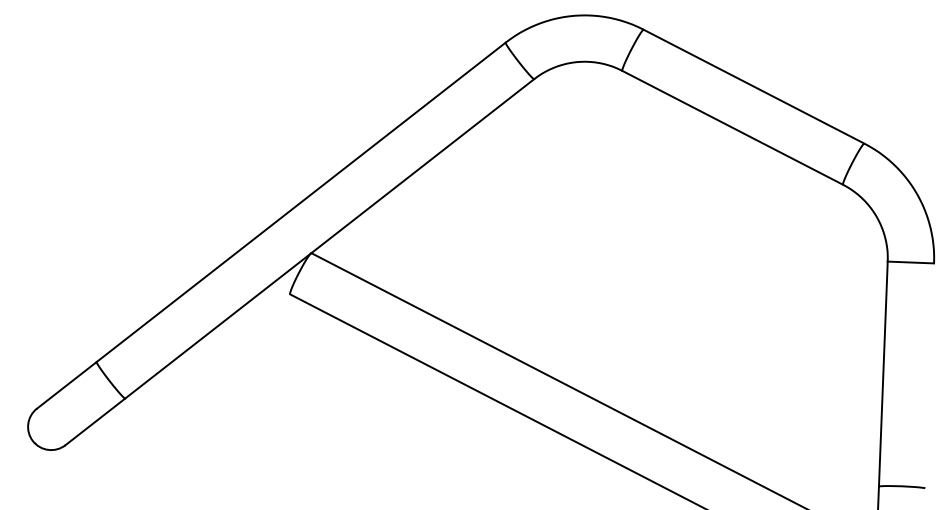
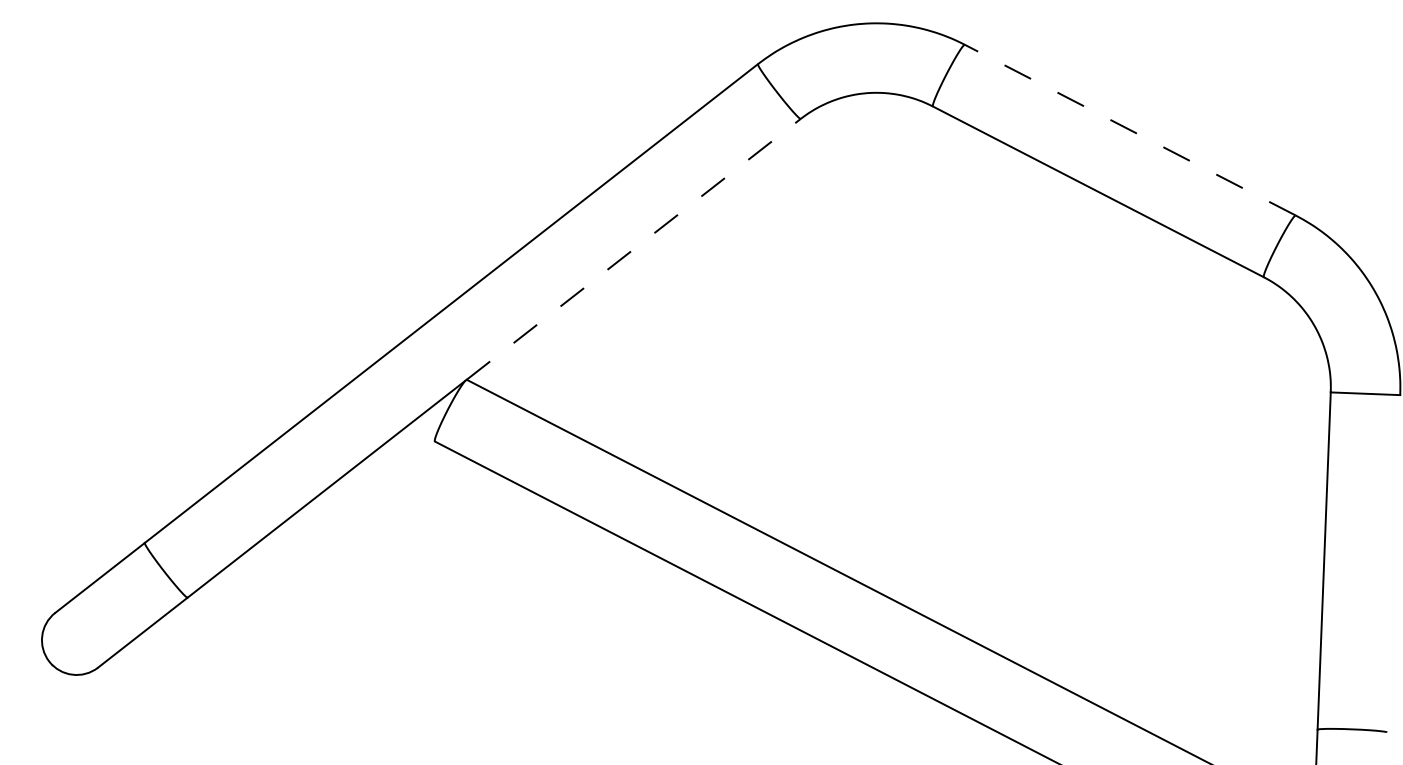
line: (753, 86) -> (1129, 129), solid -> dashed
line: (423, 165) -> (634, 248), solid -> dashed

